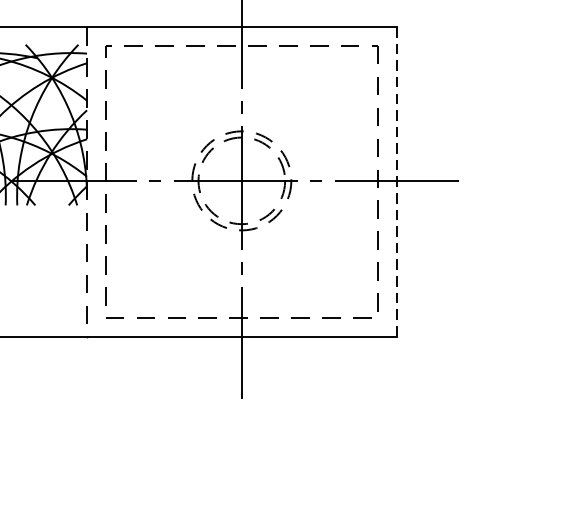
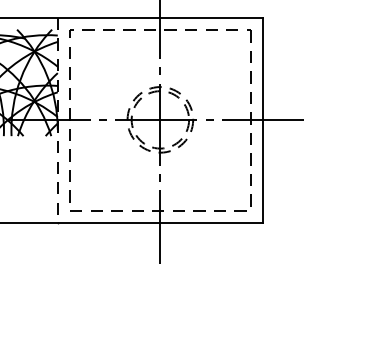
line: (395, 181) -> (262, 120), dashed -> solid

